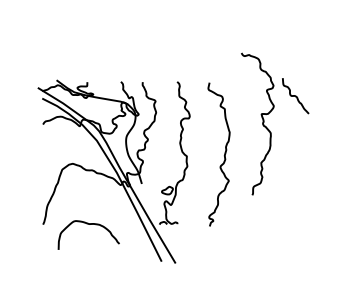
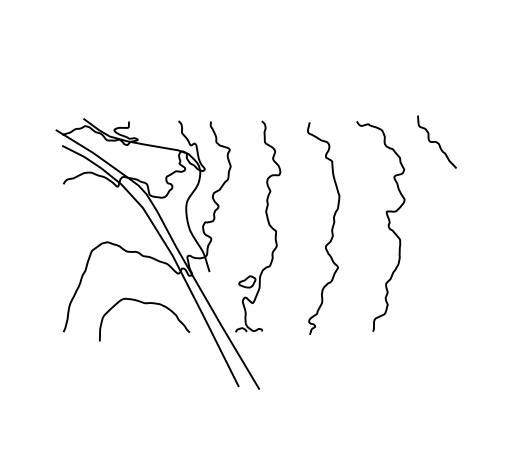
curve: (262, 123) -> (387, 225), moved
curve: (88, 224) -> (143, 303), moved

